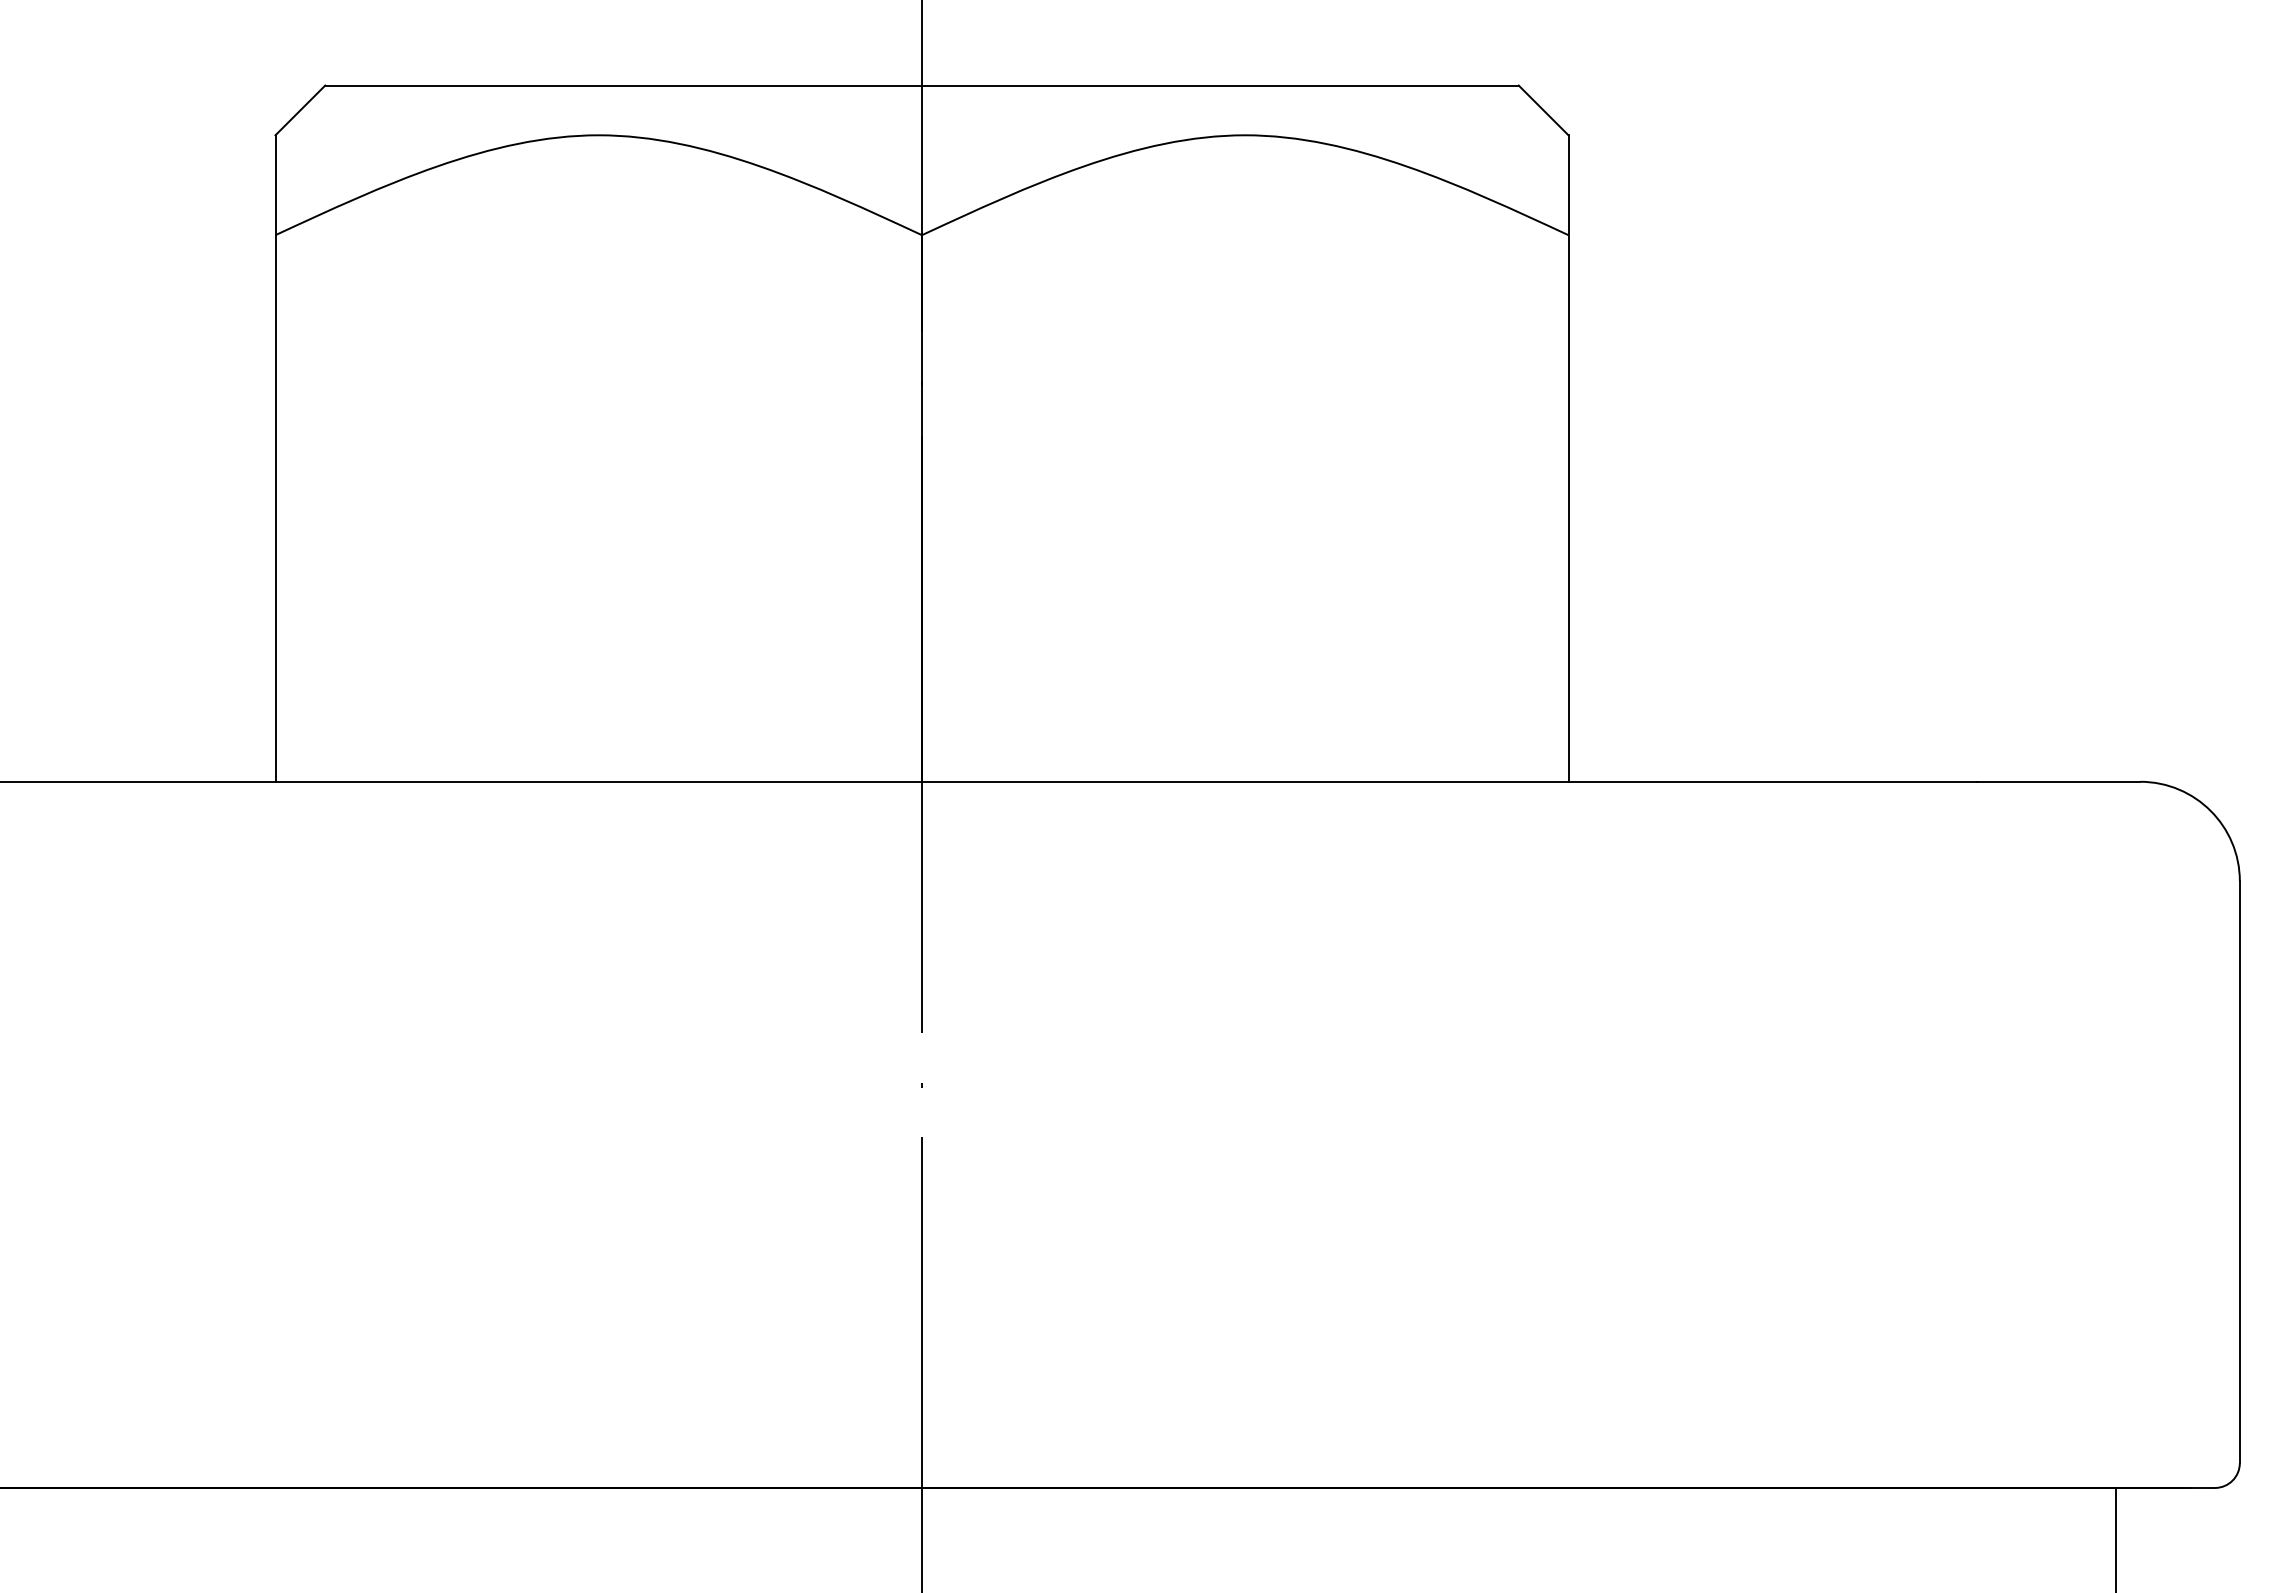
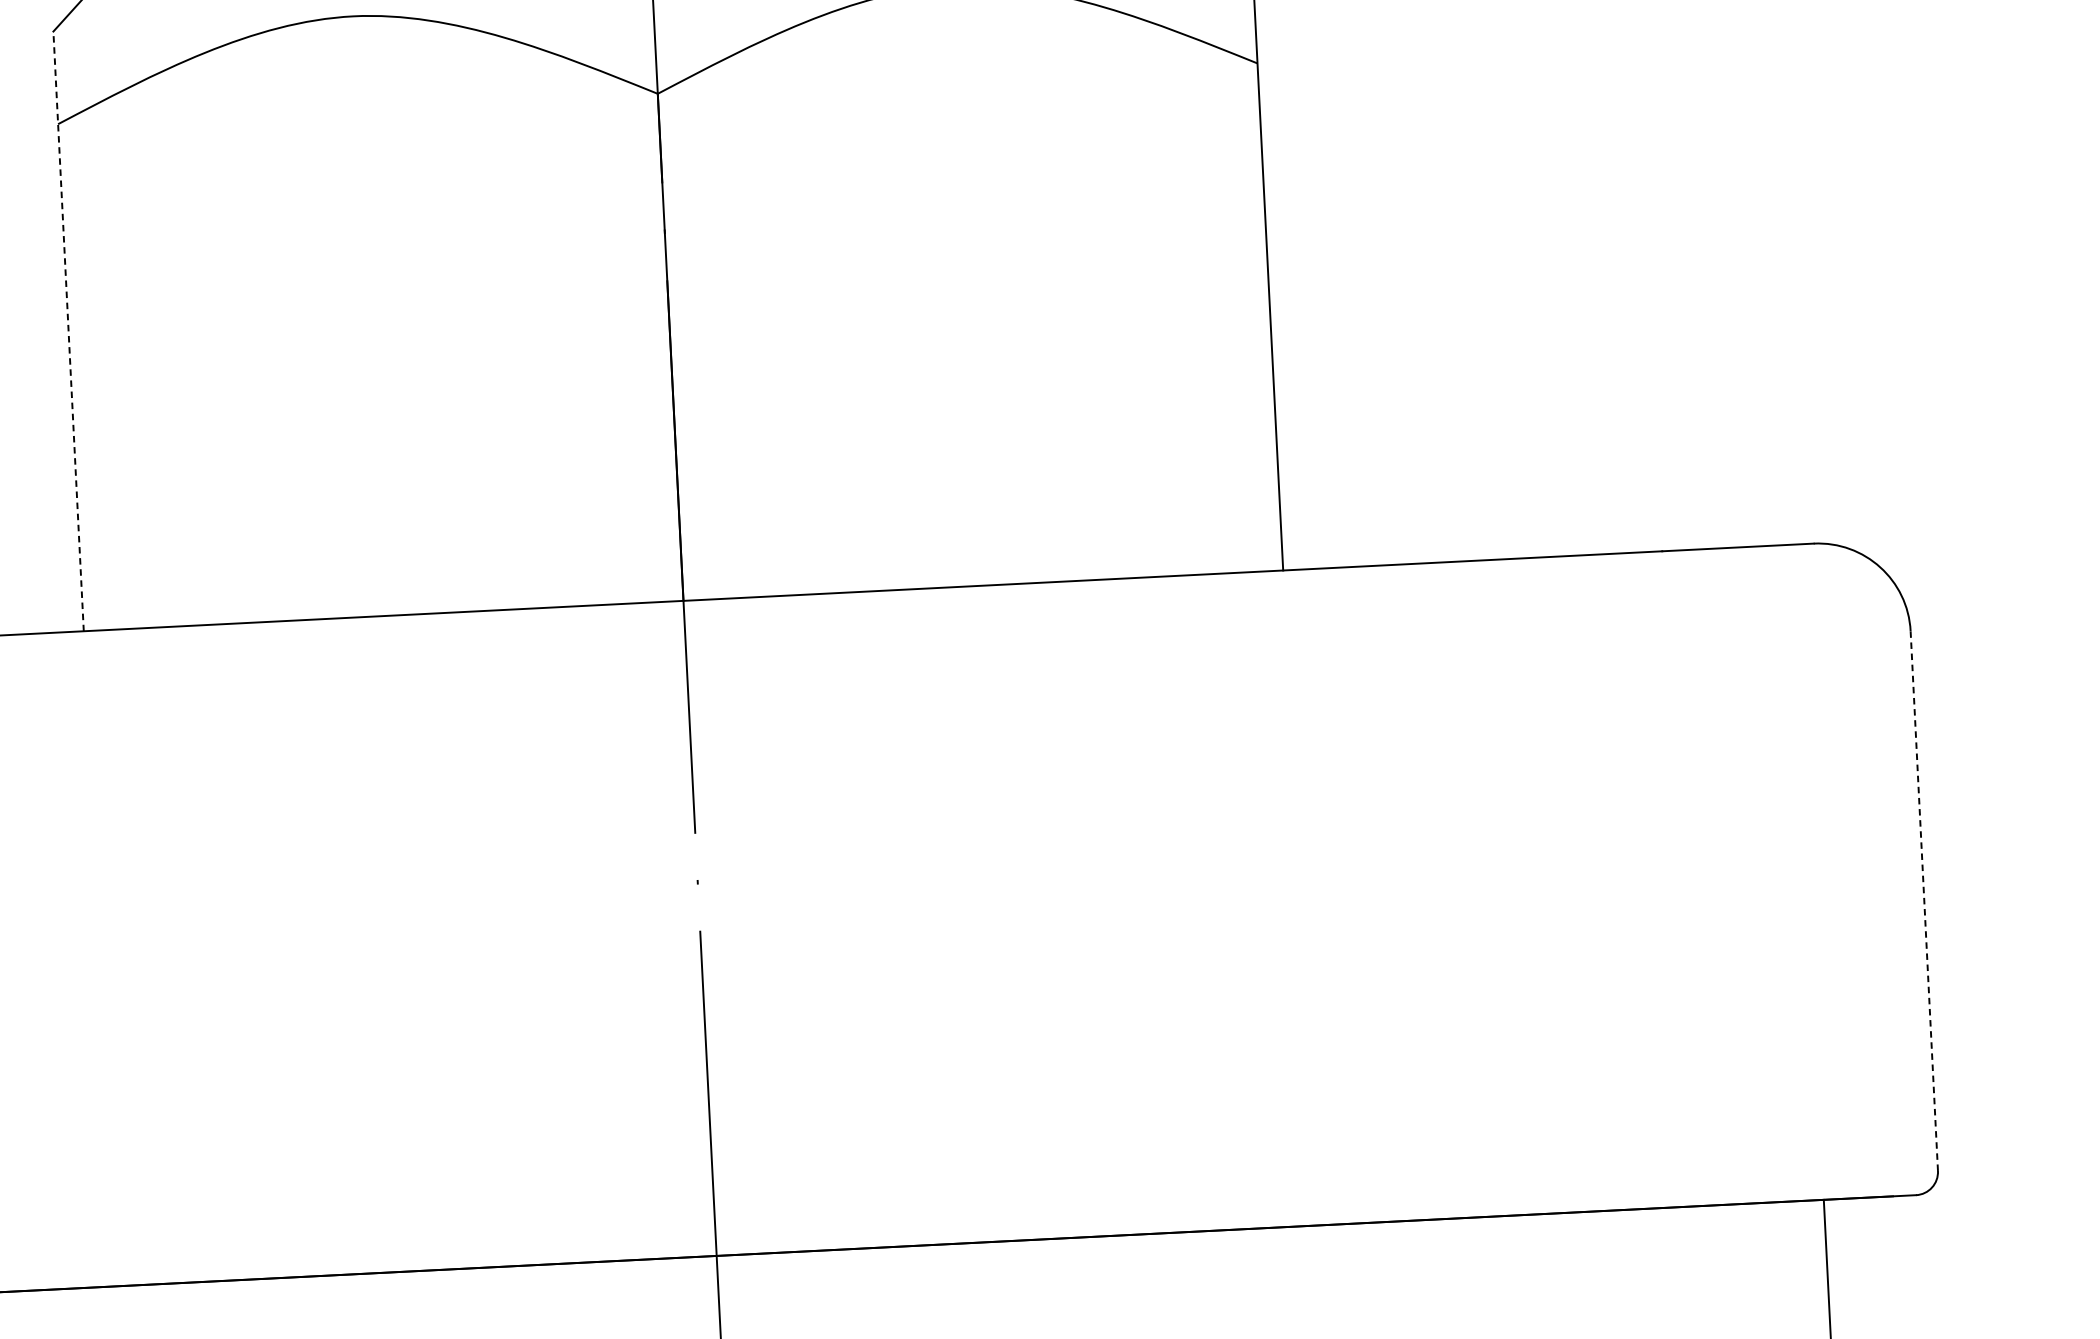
line: (275, 458) -> (68, 331), solid -> dashed
line: (2239, 1172) -> (1923, 901), solid -> dashed

